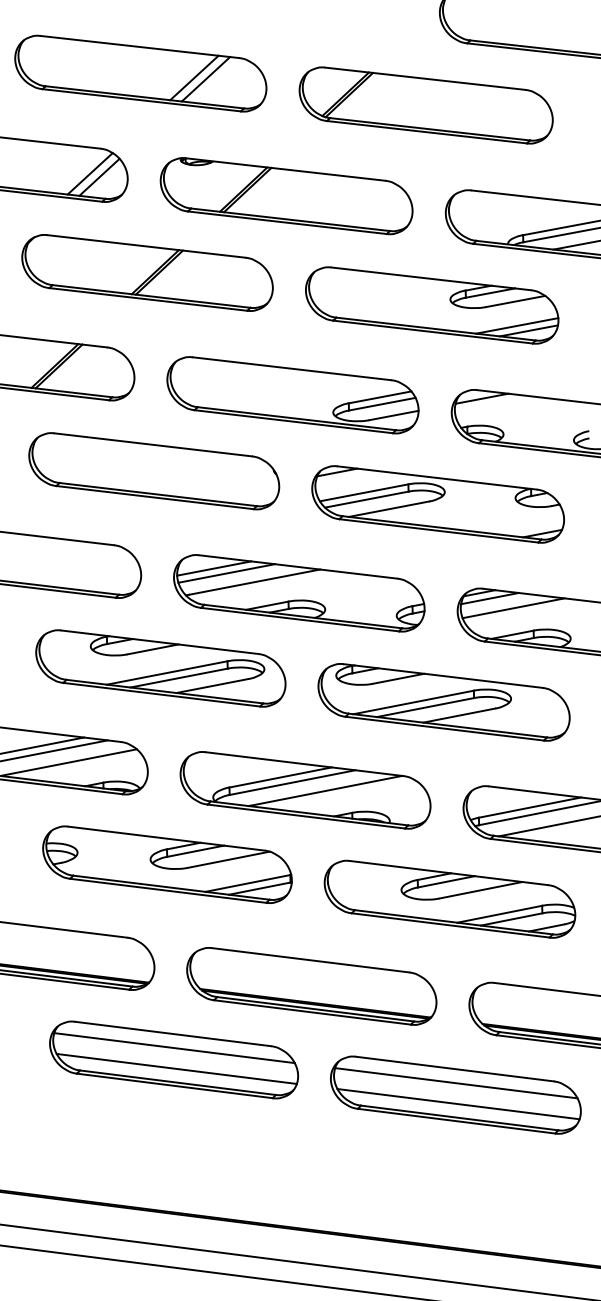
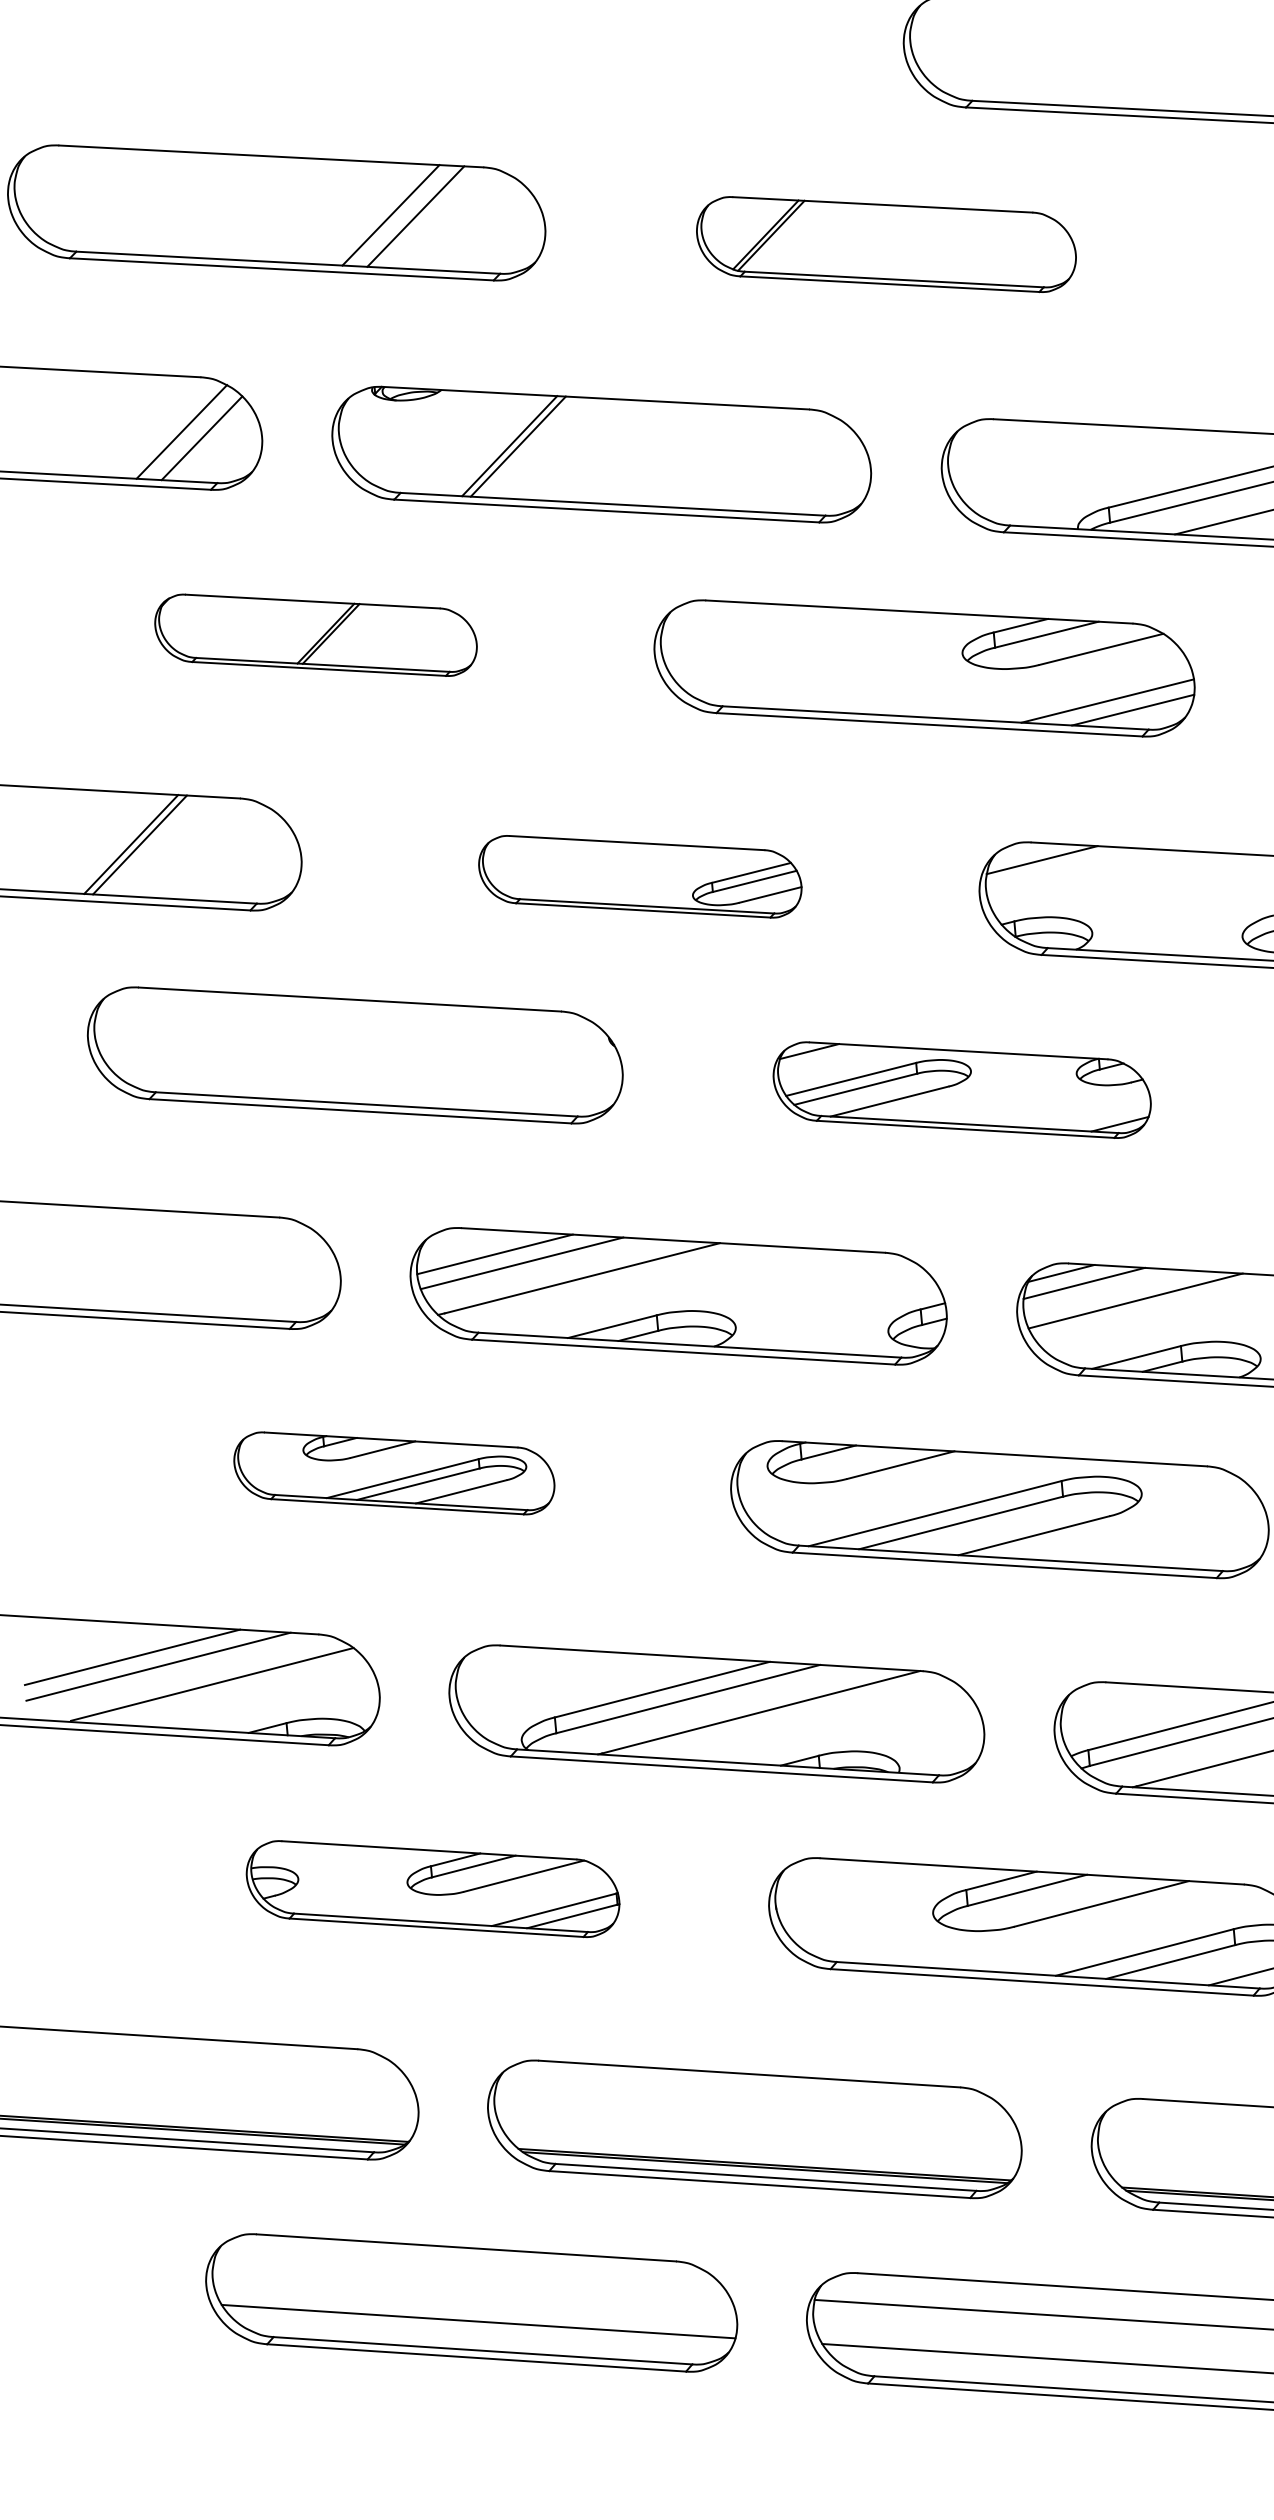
part: (425, 105) -> (885, 244), size x0.7
part: (147, 272) -> (315, 634), size x0.6
part: (292, 395) -> (639, 877), size x0.6
part: (437, 504) -> (960, 1090), size x0.7
part: (160, 668) -> (393, 1473), size x0.6
part: (167, 864) -> (433, 1888), size x0.7
line: (174, 1048) -> (471, 2278), removed

